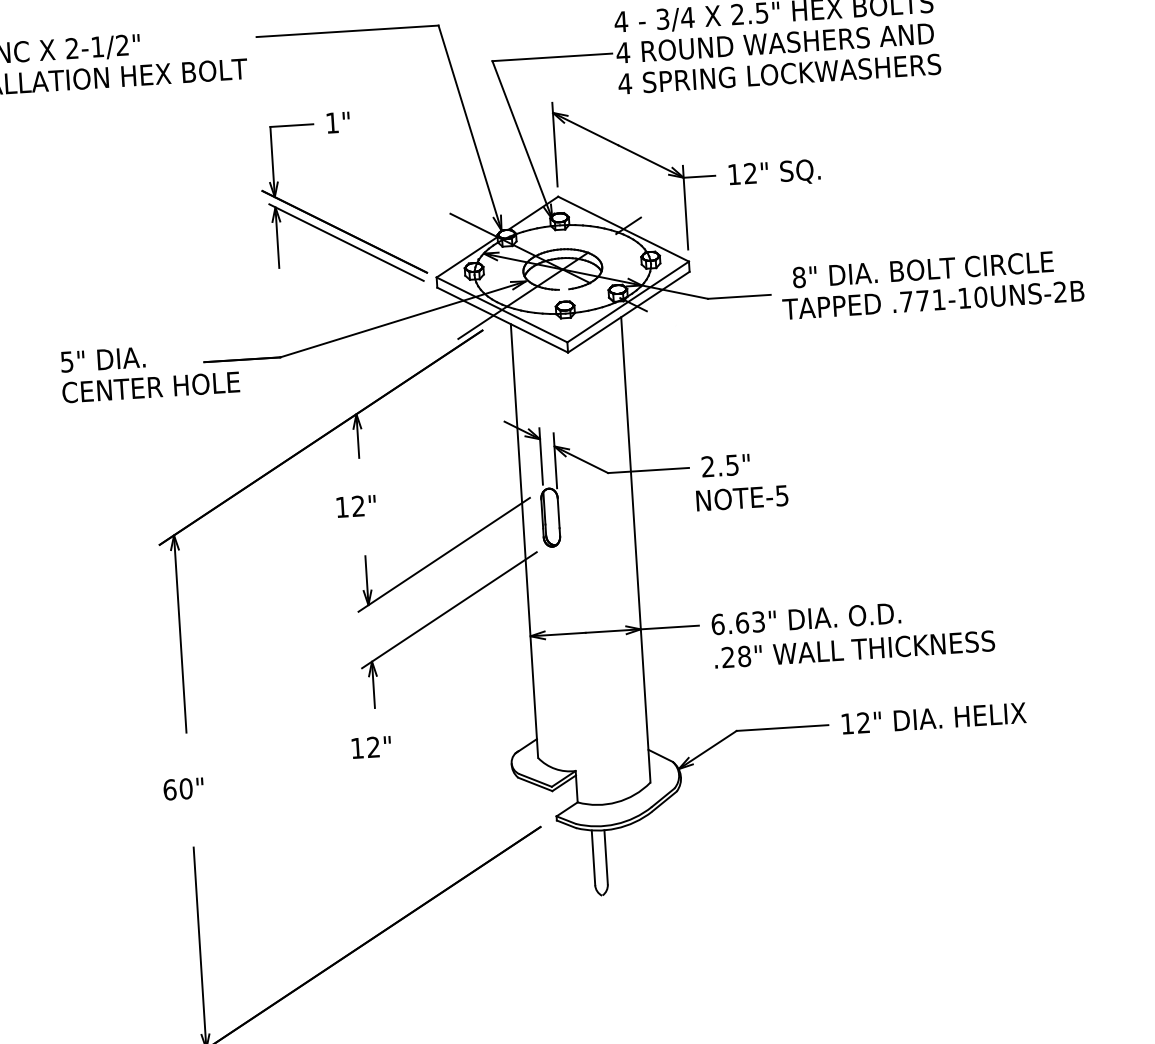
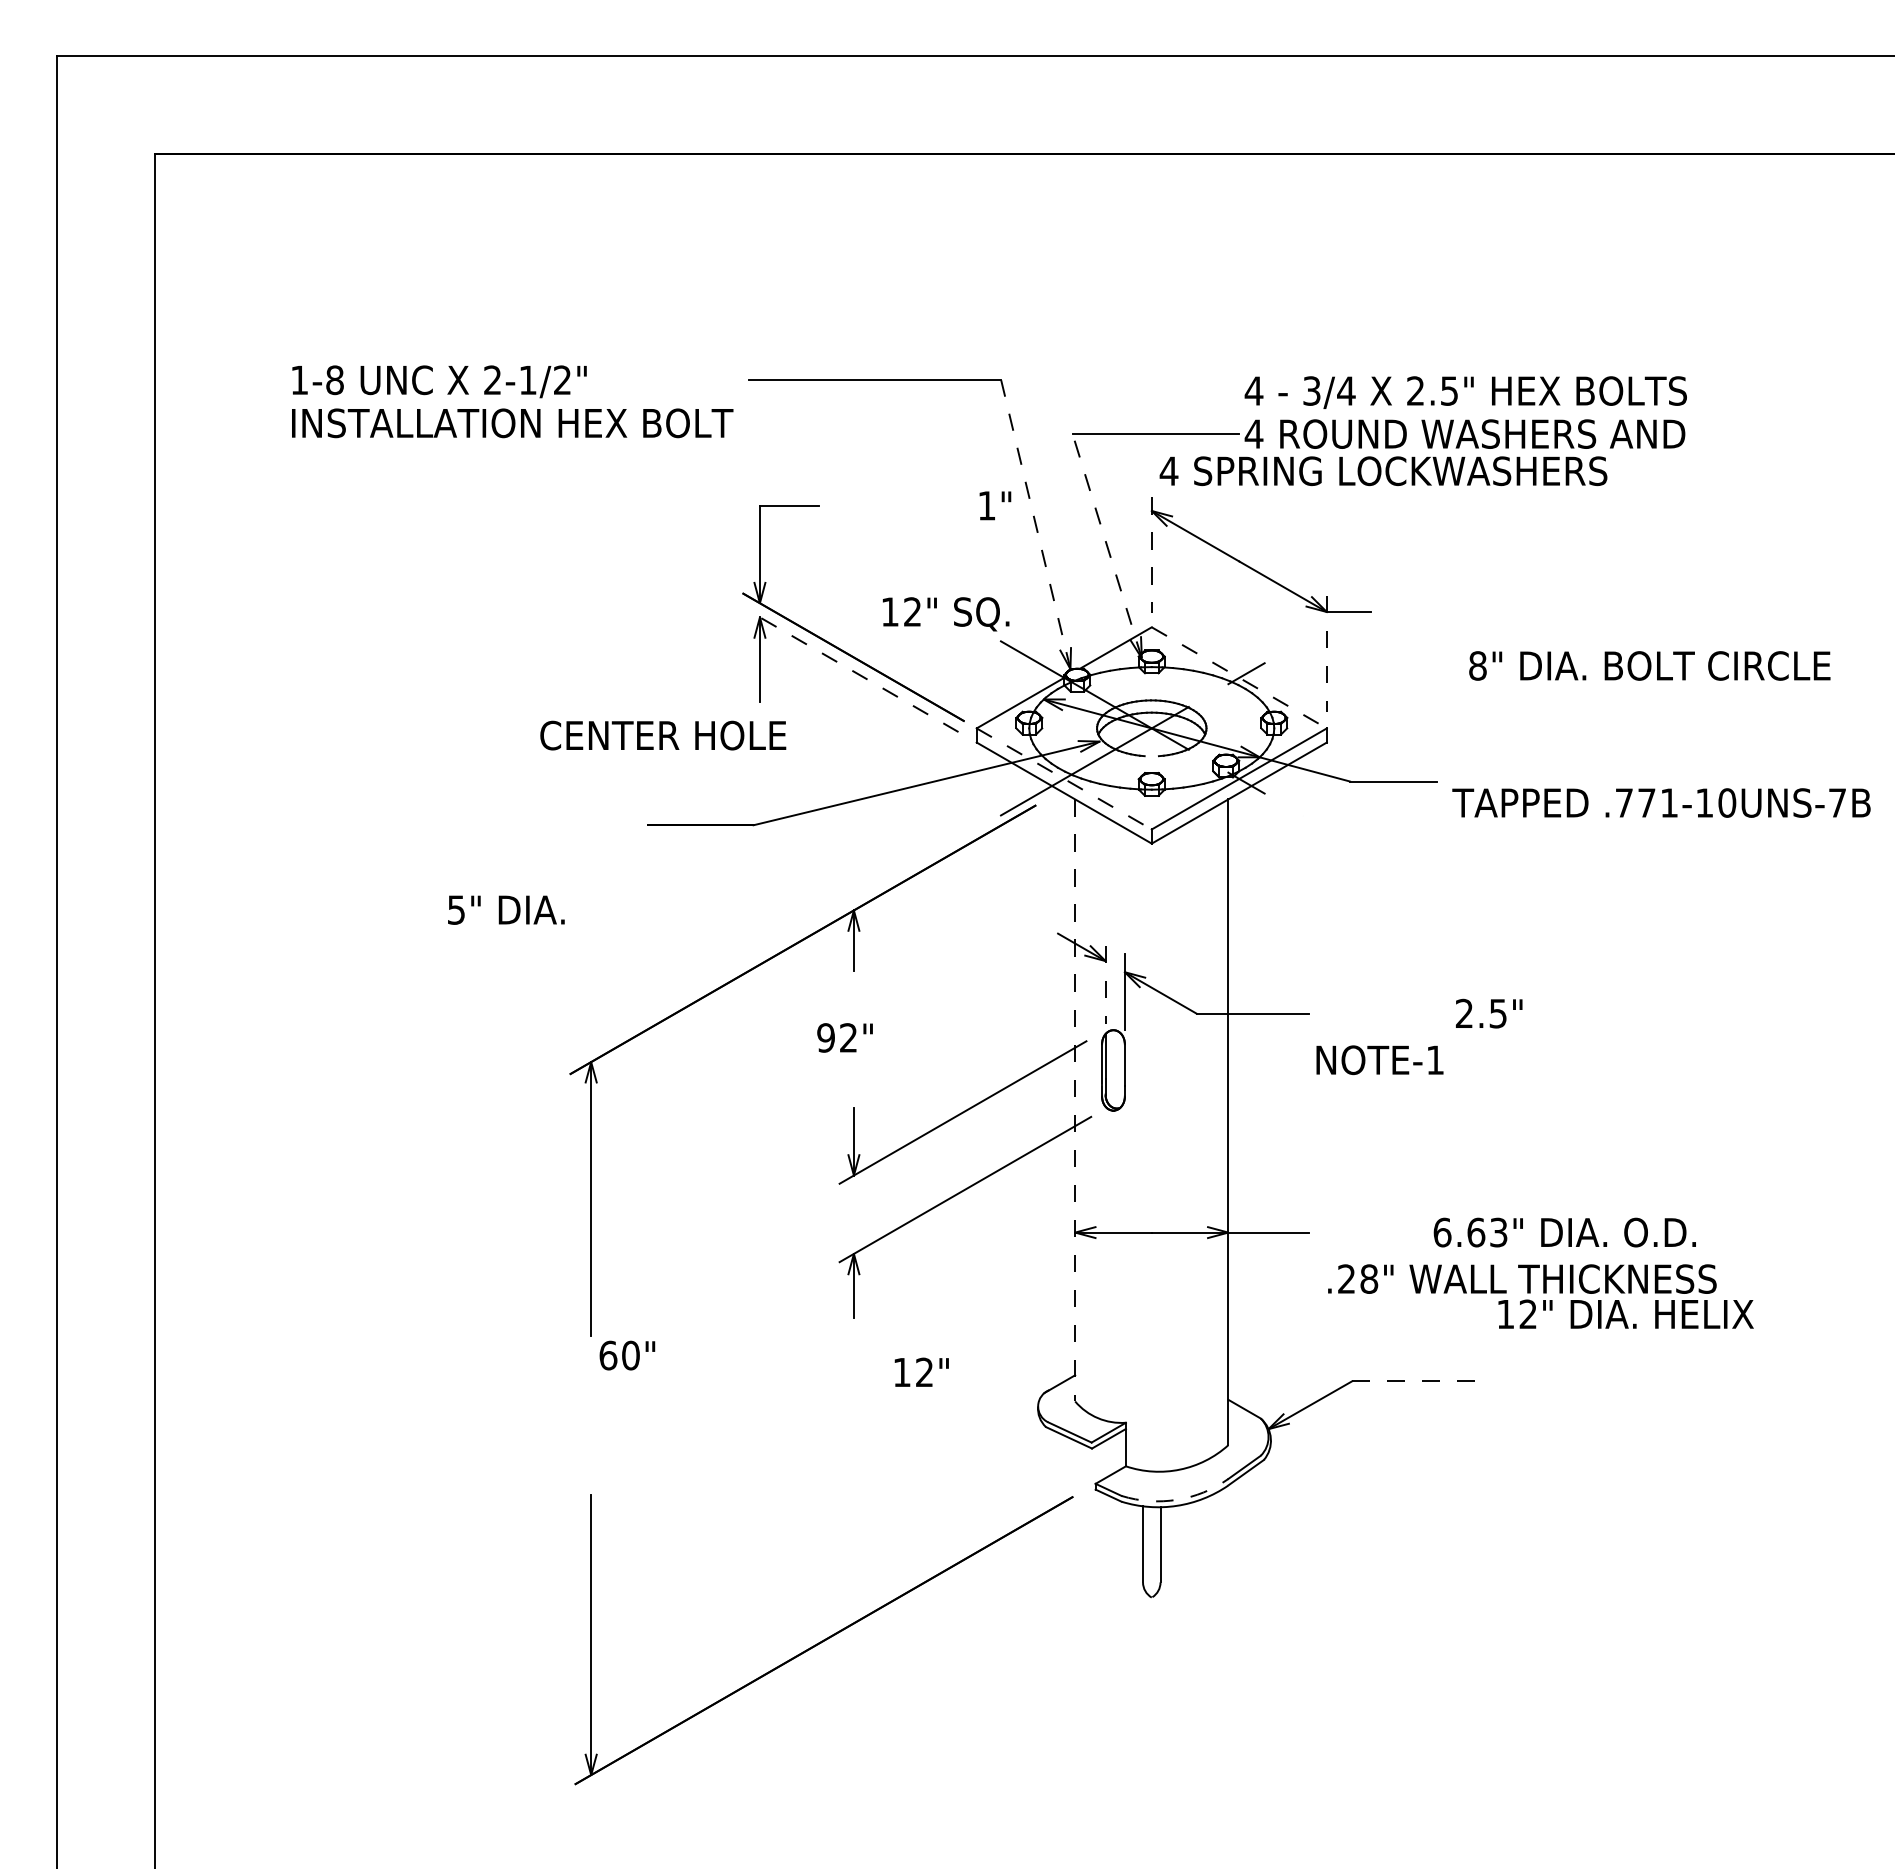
text: (779, 74) -> (1383, 471), moved
text: (338, 122) -> (995, 505), moved
line: (469, 127) -> (1035, 524), solid -> dashed
line: (522, 139) -> (1107, 545), solid -> dashed
line: (554, 144) -> (1151, 555), solid -> dashed
text: (775, 173) -> (946, 614), moved
line: (685, 208) -> (1326, 654), solid -> dashed
line: (623, 229) -> (1239, 678), solid -> dashed
line: (346, 242) -> (854, 672), solid -> dashed
text: (922, 269) -> (1649, 665), moved
text: (1060, 291) -> (1837, 802), .771-10UNS-2B -> .771-10UNS-7B
line: (502, 310) -> (1064, 779), solid -> dashed
text: (103, 359) -> (506, 909), moved
text: (151, 387) -> (663, 735), moved
line: (541, 456) -> (1105, 985), solid -> dashed
text: (726, 465) -> (1489, 1013), moved
text: (782, 495) -> (1435, 1060), NOTE-5 -> NOTE-1
text: (341, 507) -> (825, 1037), 12" -> 92"
line: (524, 541) -> (1075, 1100), solid -> dashed
text: (805, 618) -> (1564, 1232), moved
text: (933, 717) -> (1625, 1313), moved
line: (782, 728) -> (1415, 1381), solid -> dashed
text: (371, 746) -> (921, 1371), moved
text: (183, 788) -> (627, 1355), moved
arc: (615, 823) -> (1176, 1499), solid -> dashed

